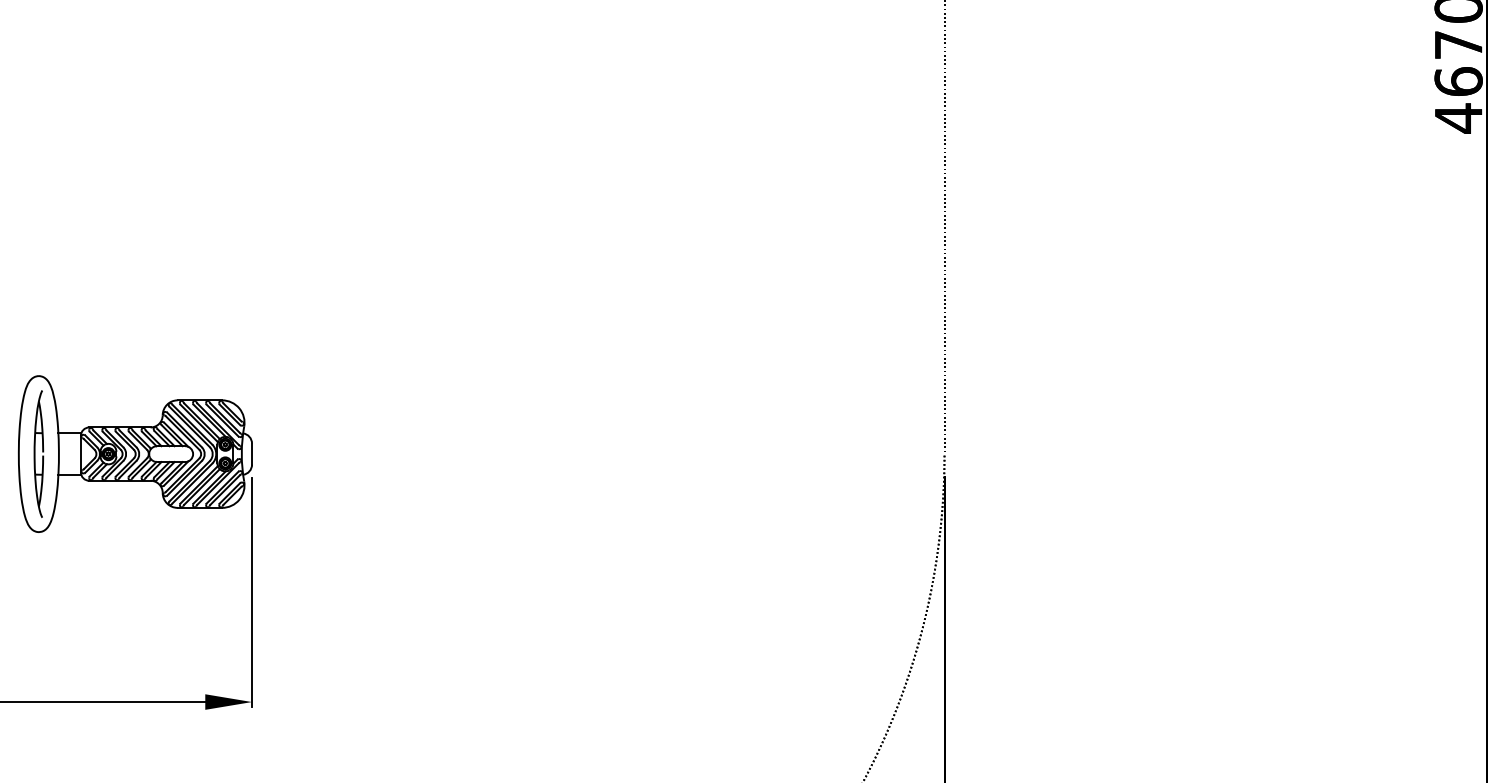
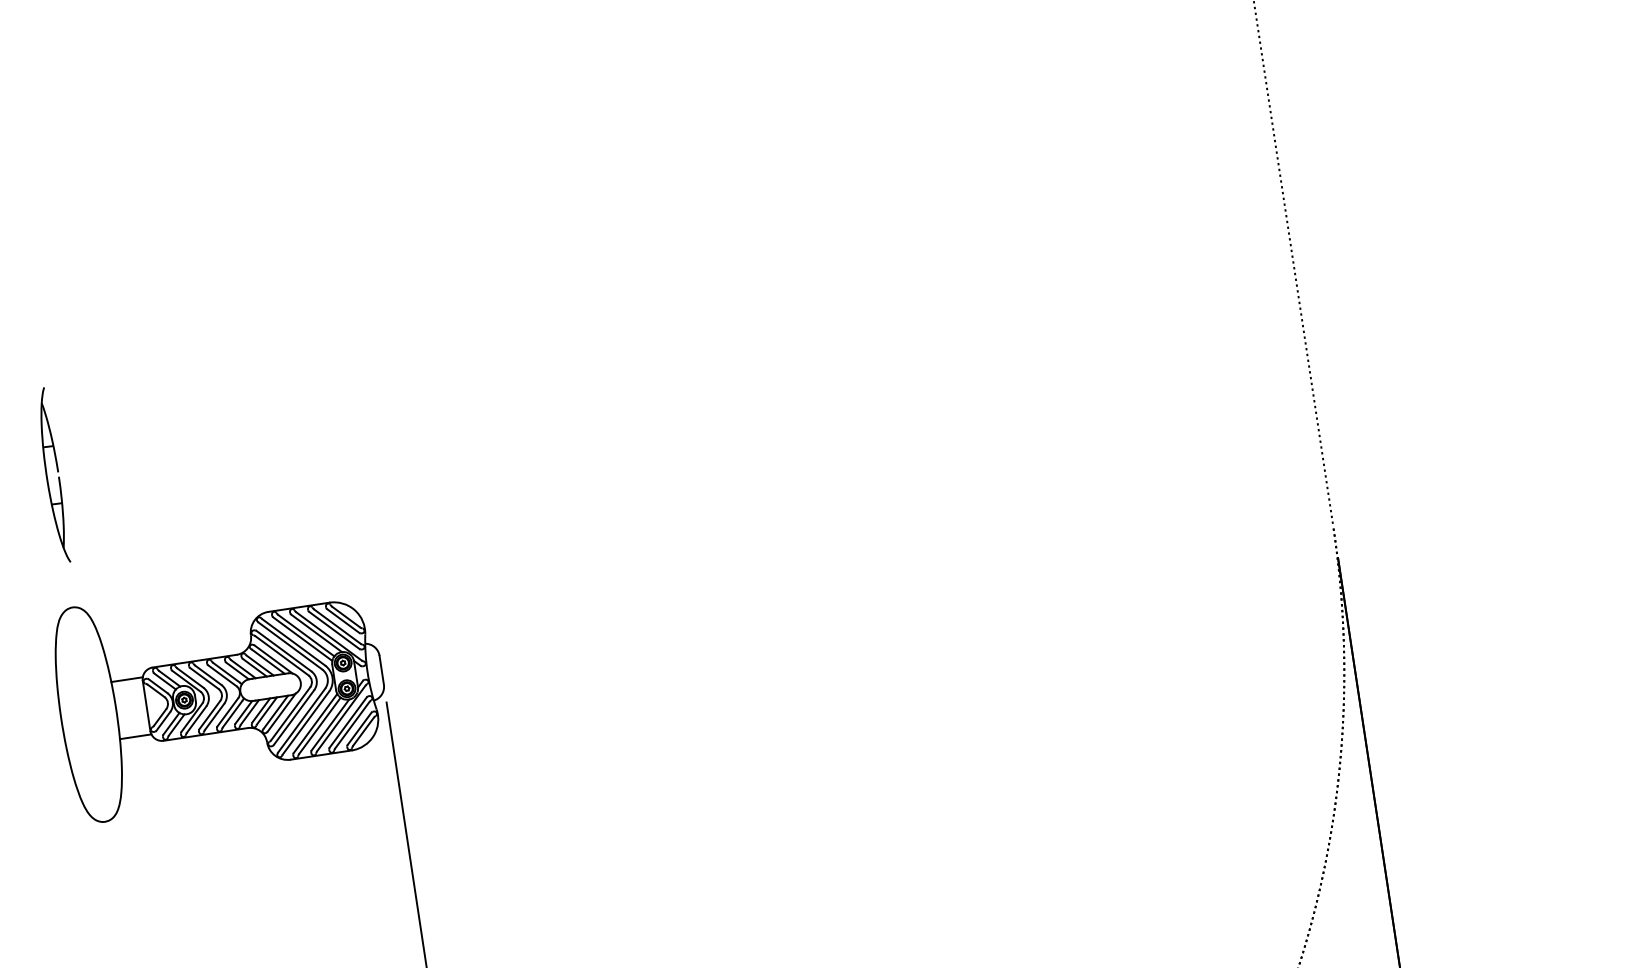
part: (38, 453) -> (52, 474), moved

